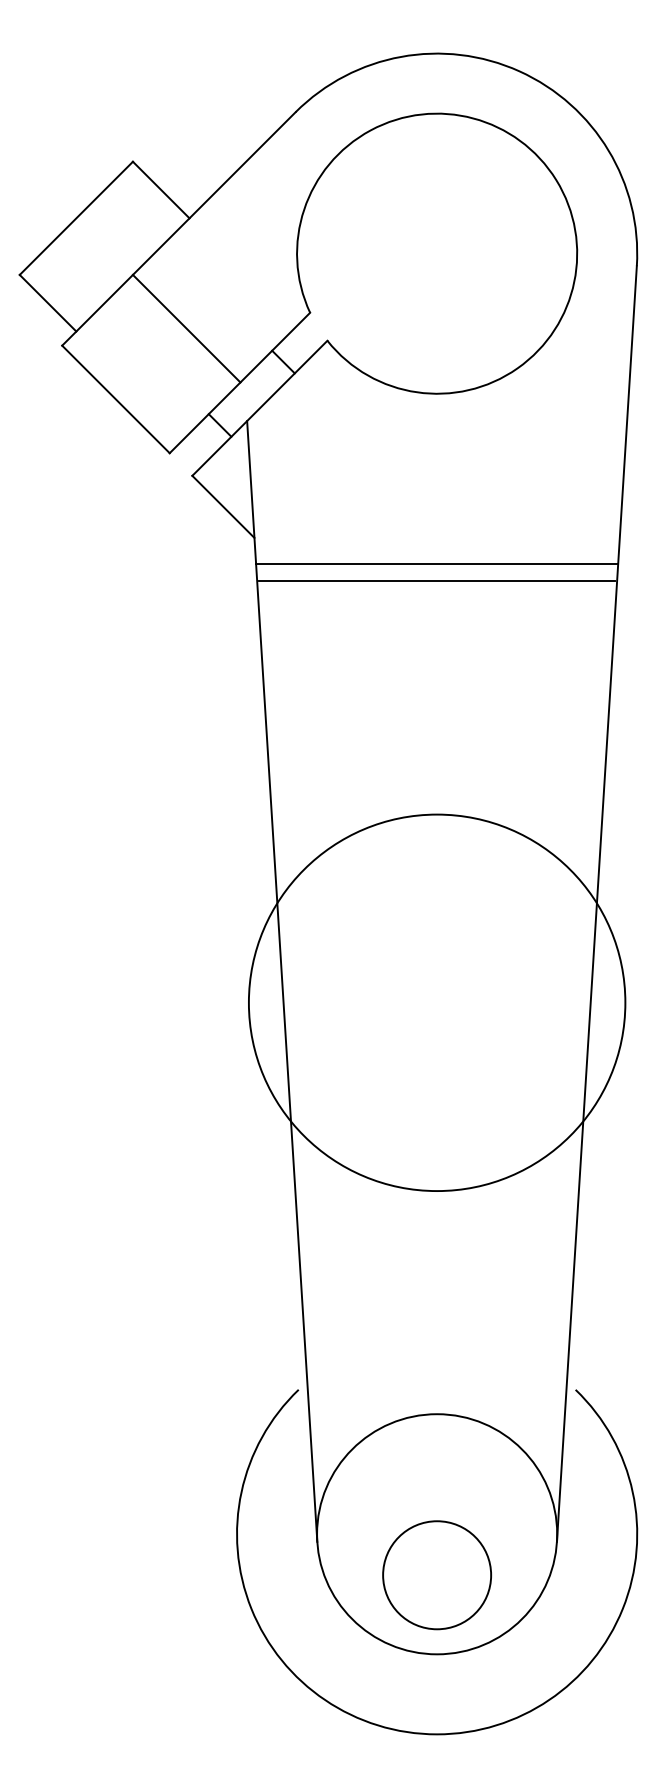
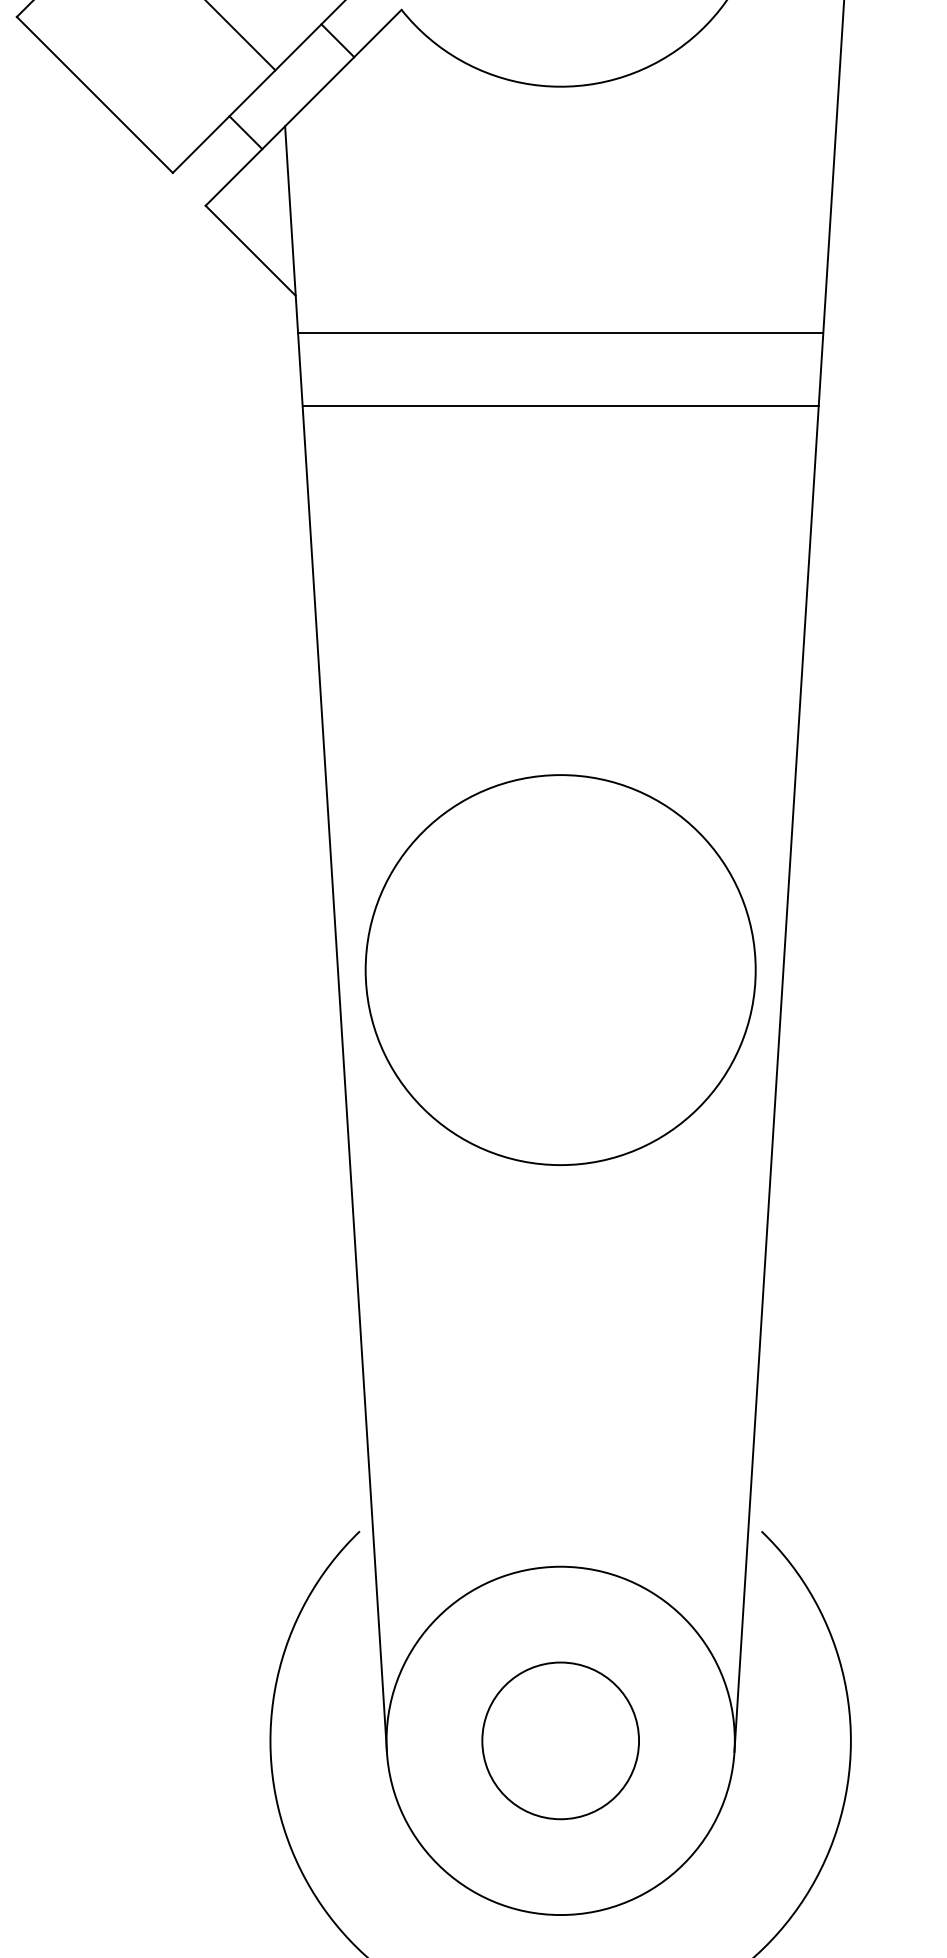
line: (437, 580) -> (561, 405), moved
circle: (436, 1002) -> (559, 969), size x0.71
circle: (436, 1575) -> (559, 1741), moved

